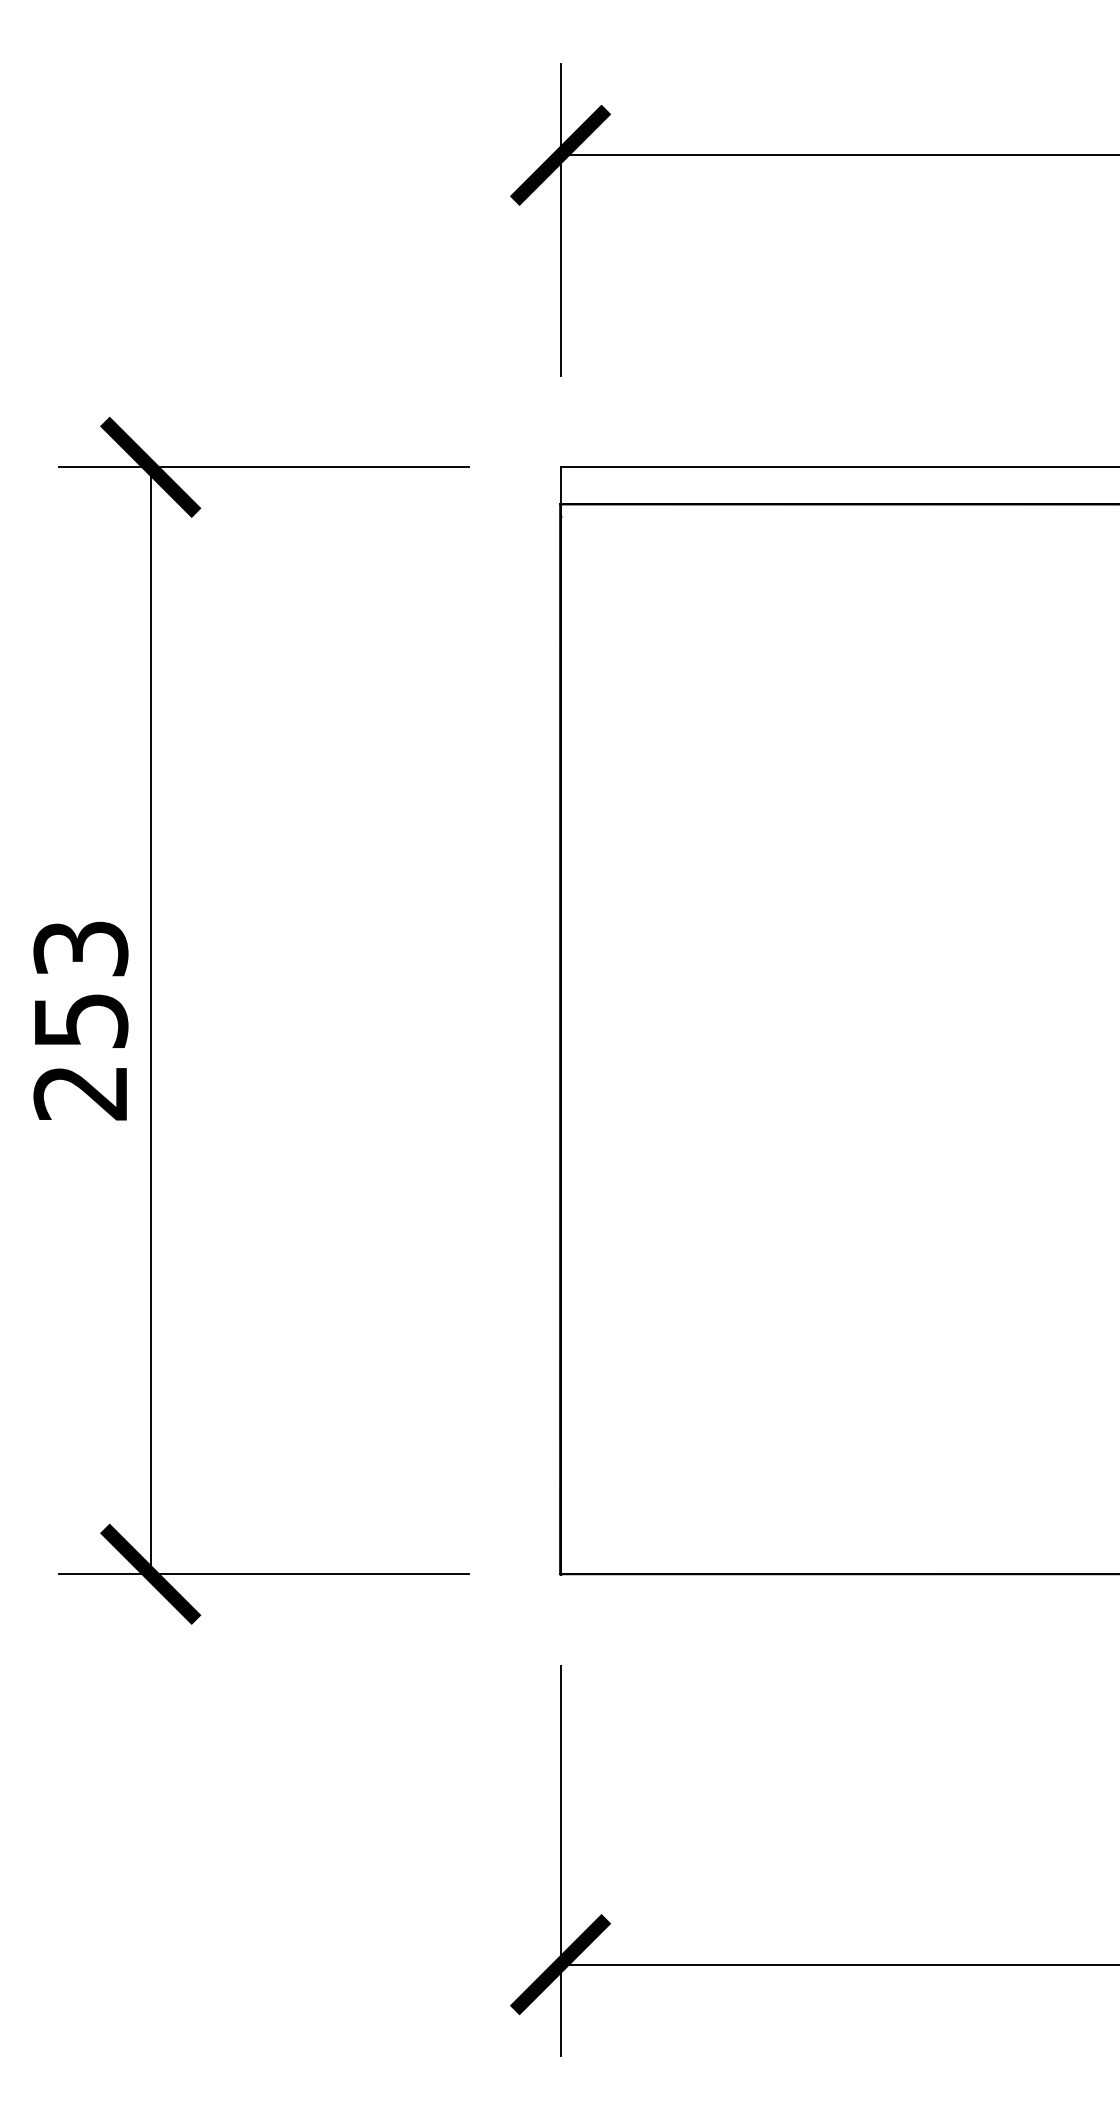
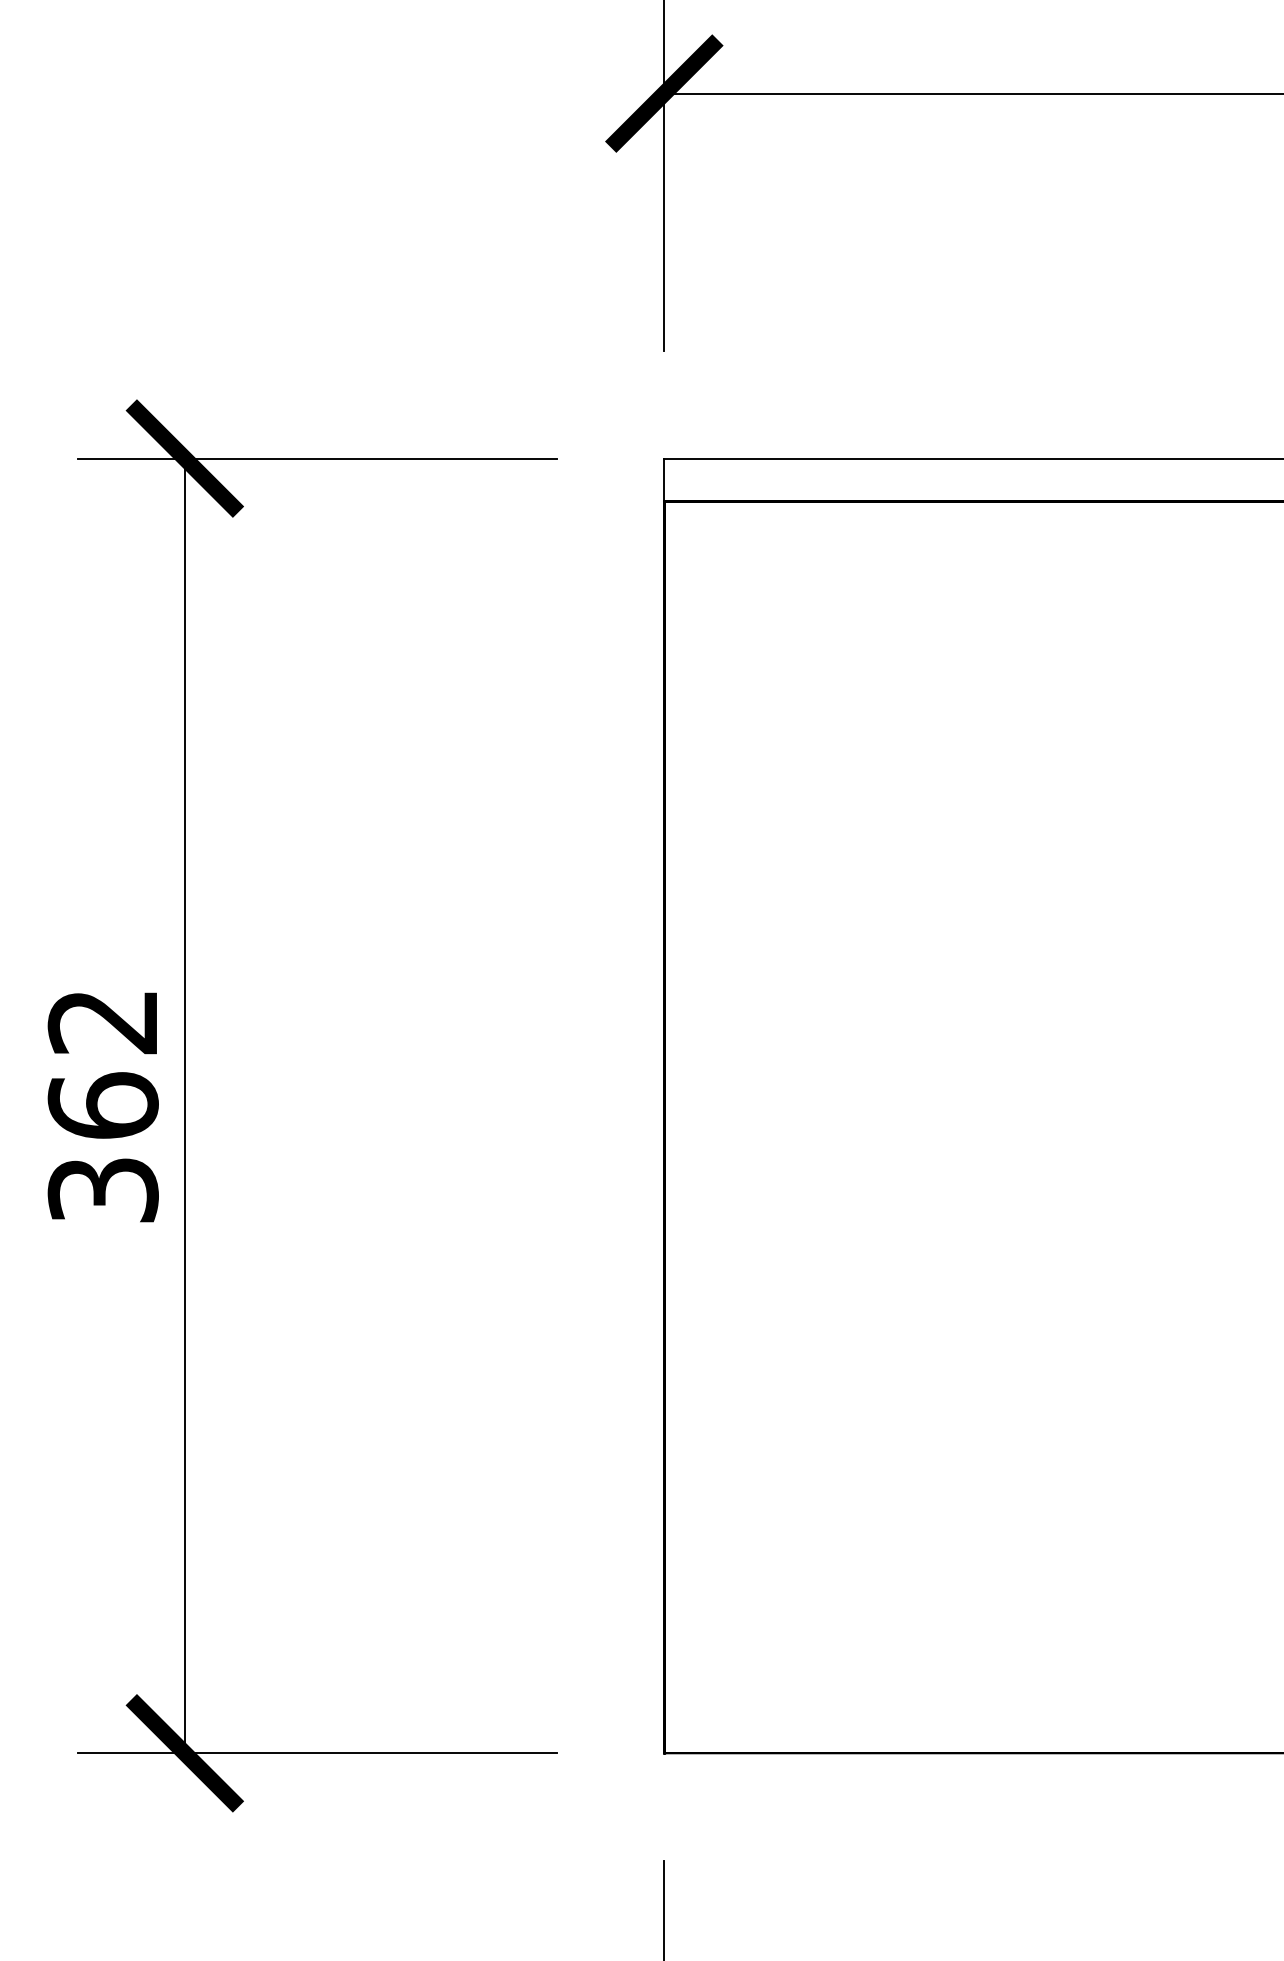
text: (80, 1020) -> (102, 1105), 253 -> 362

